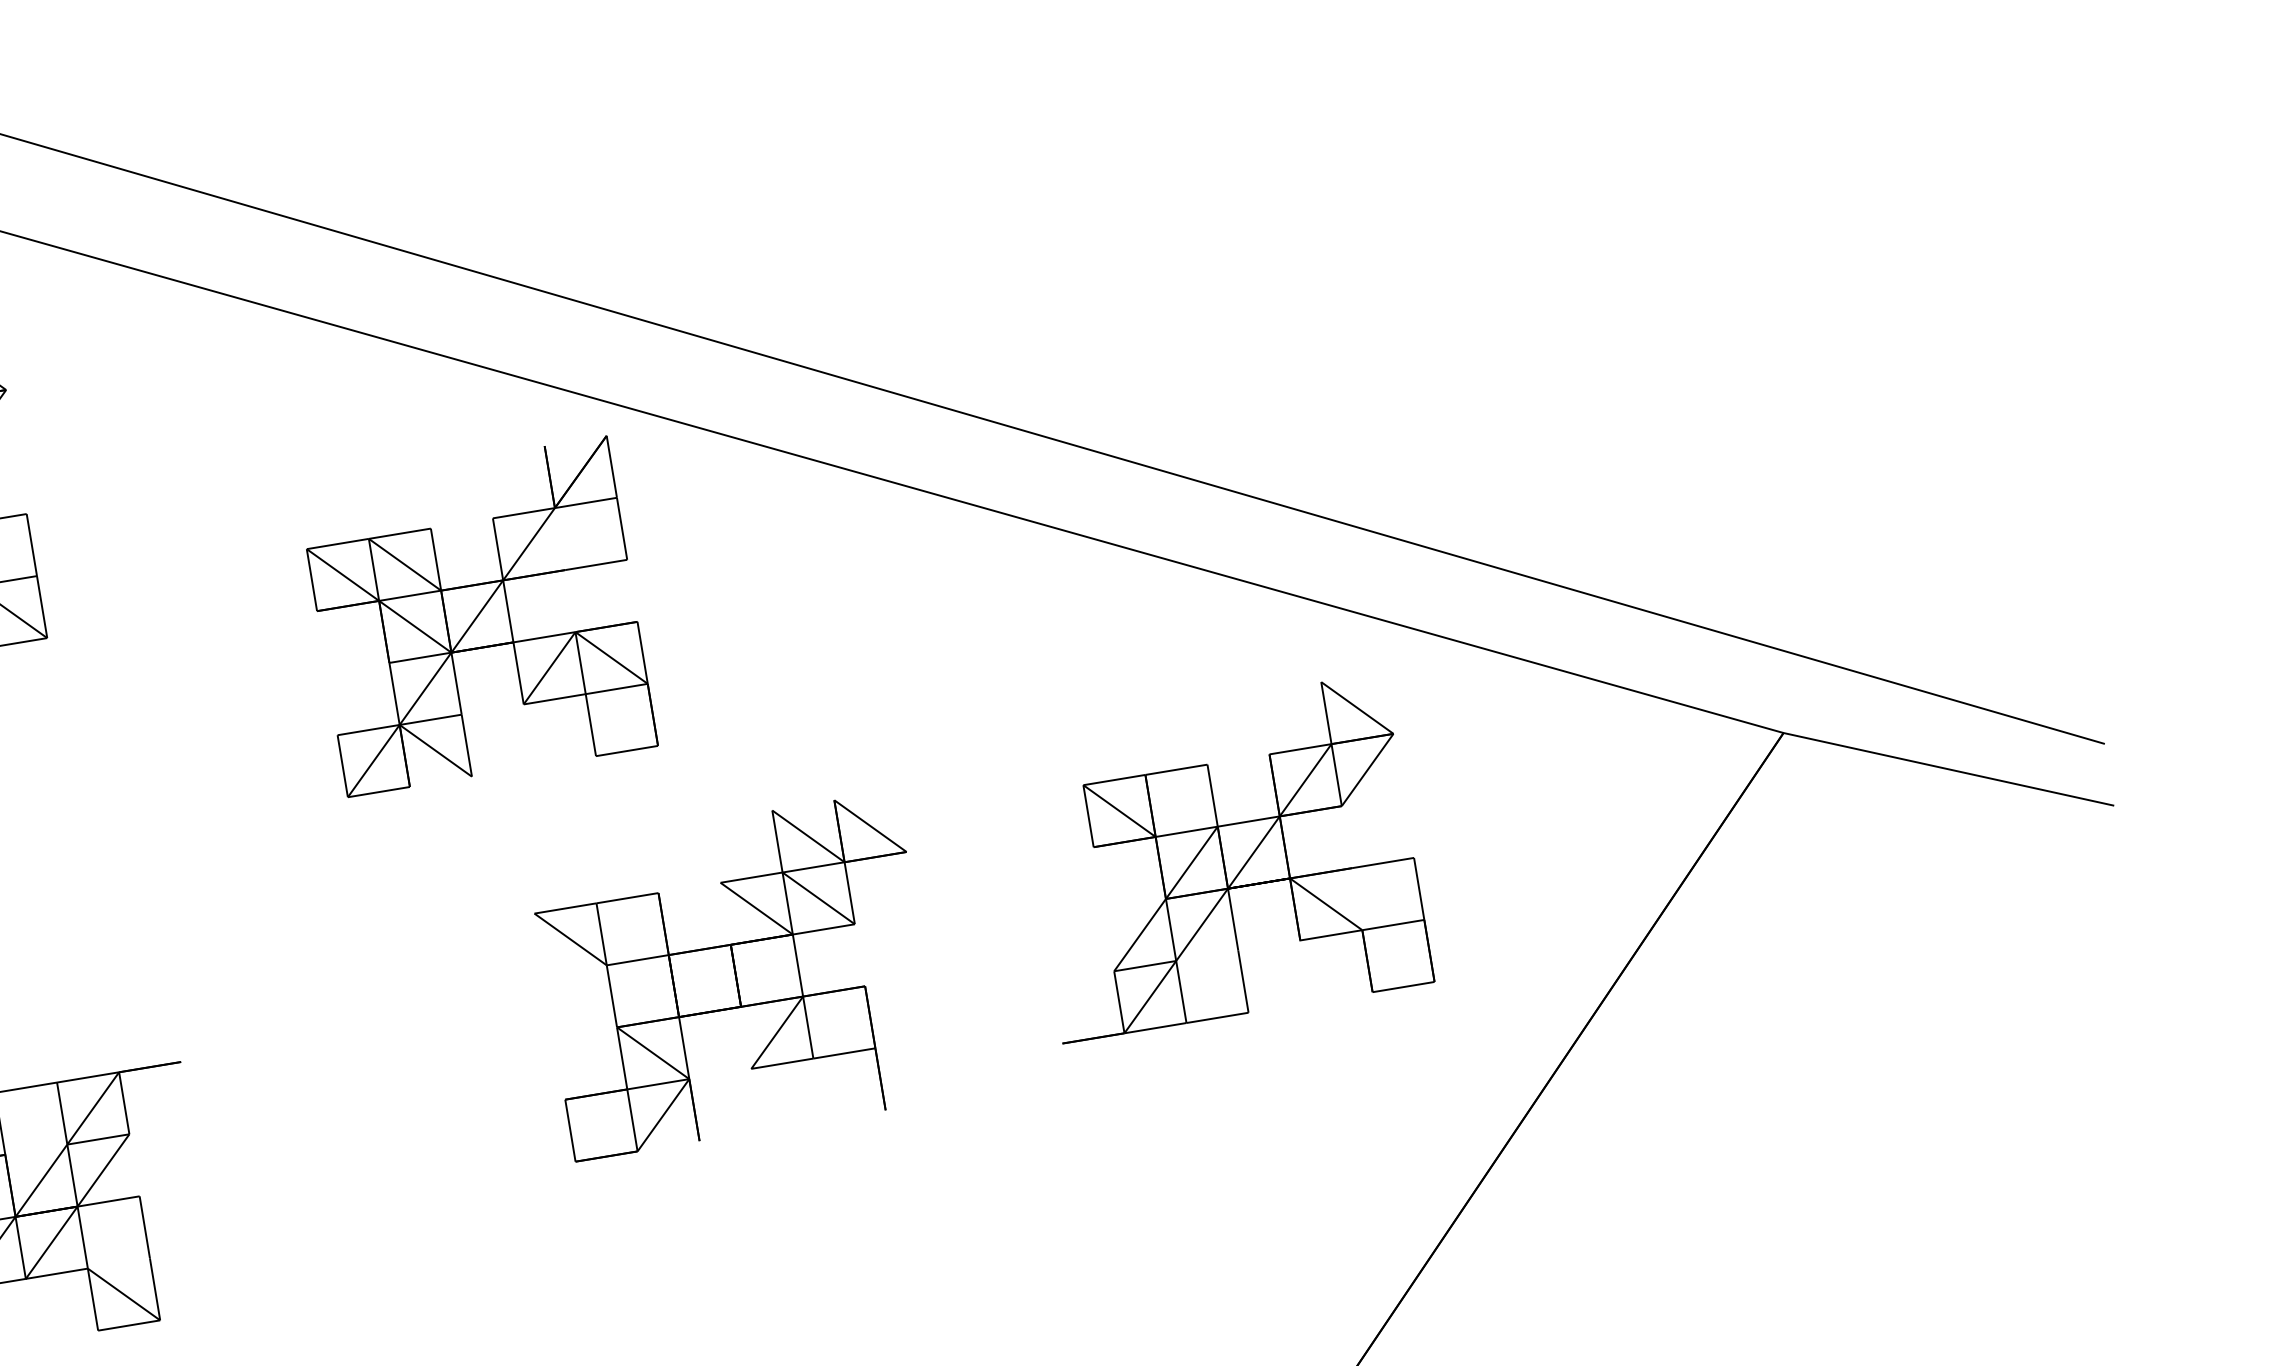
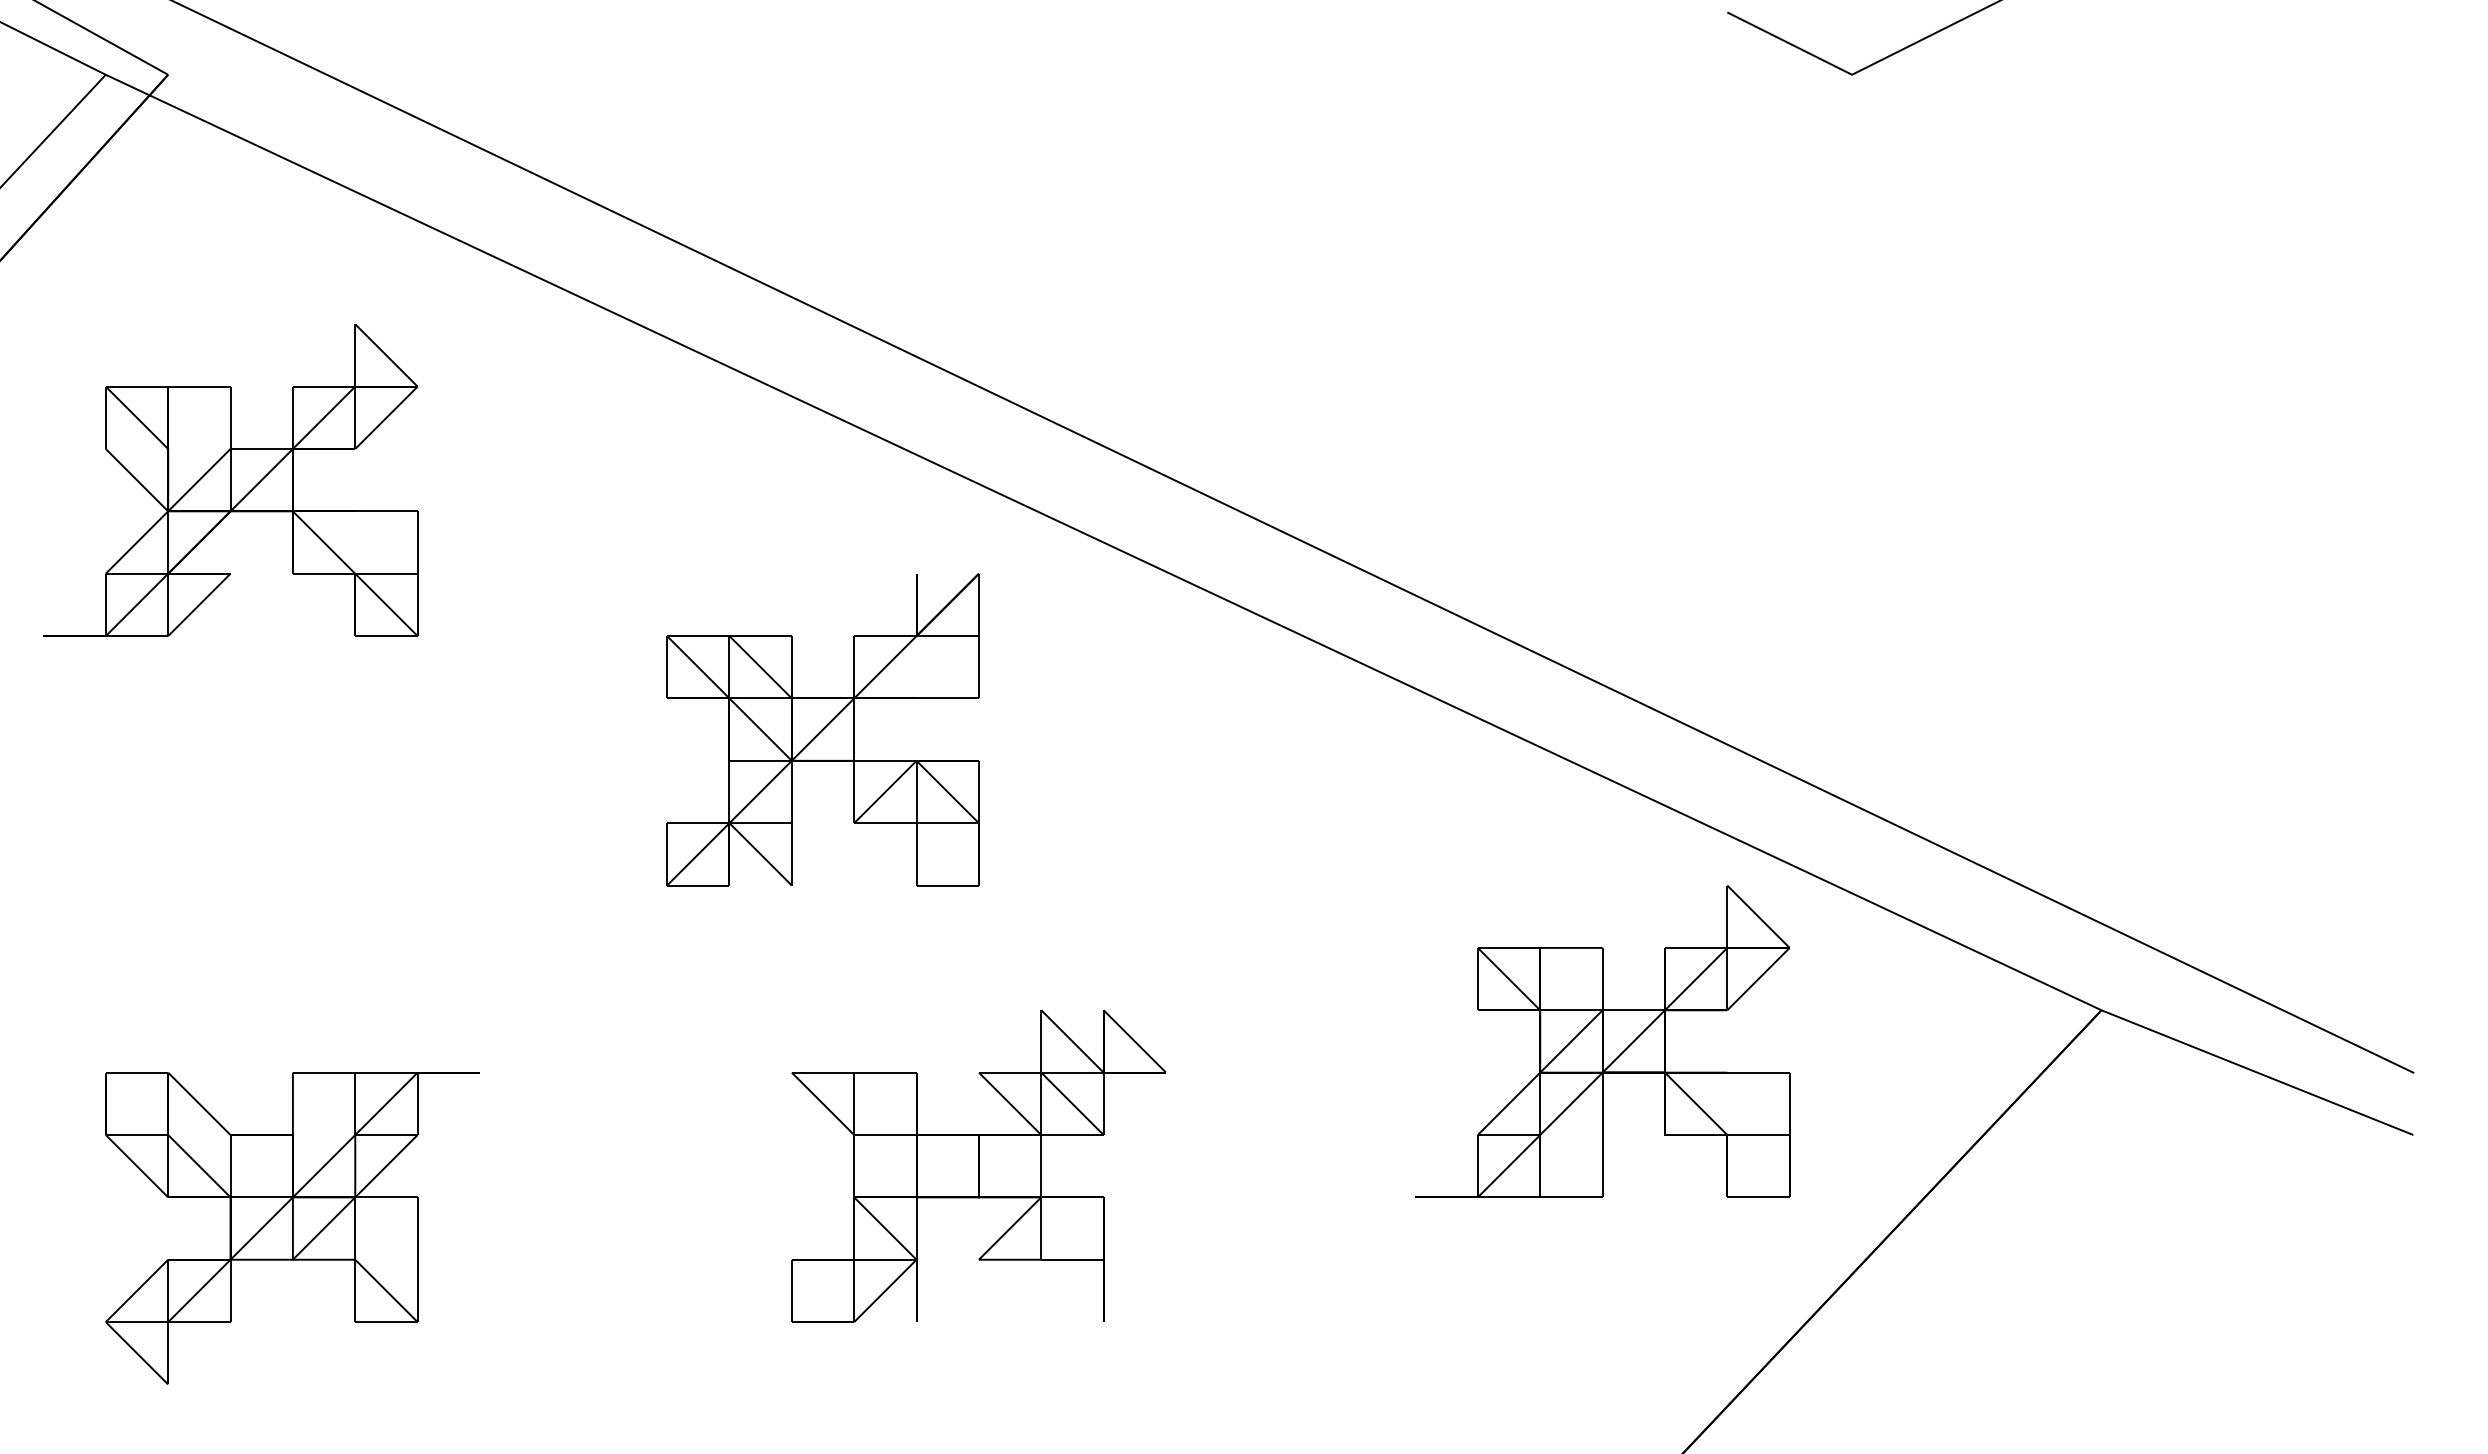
part: (476, 616) -> (822, 729), moved
part: (1222, 857) -> (1602, 1041), moved
part: (735, 975) -> (978, 1165), moved

